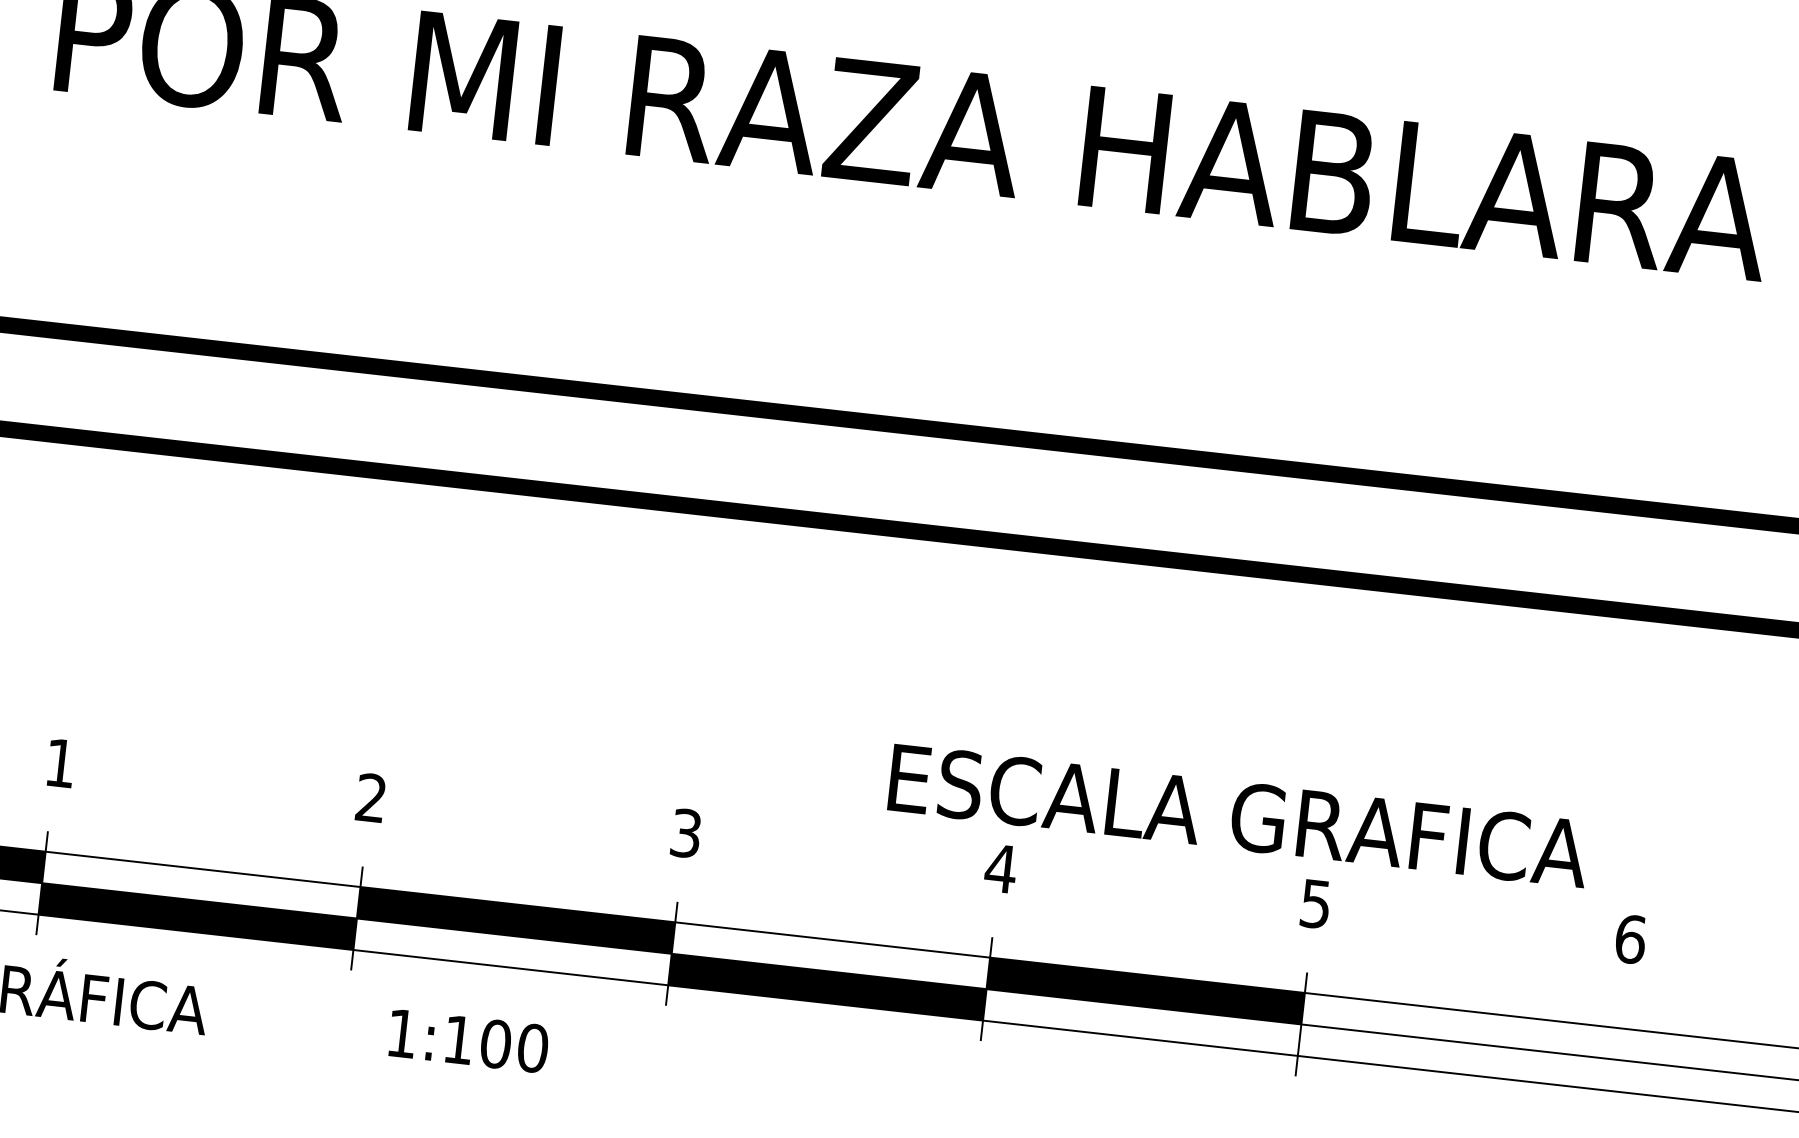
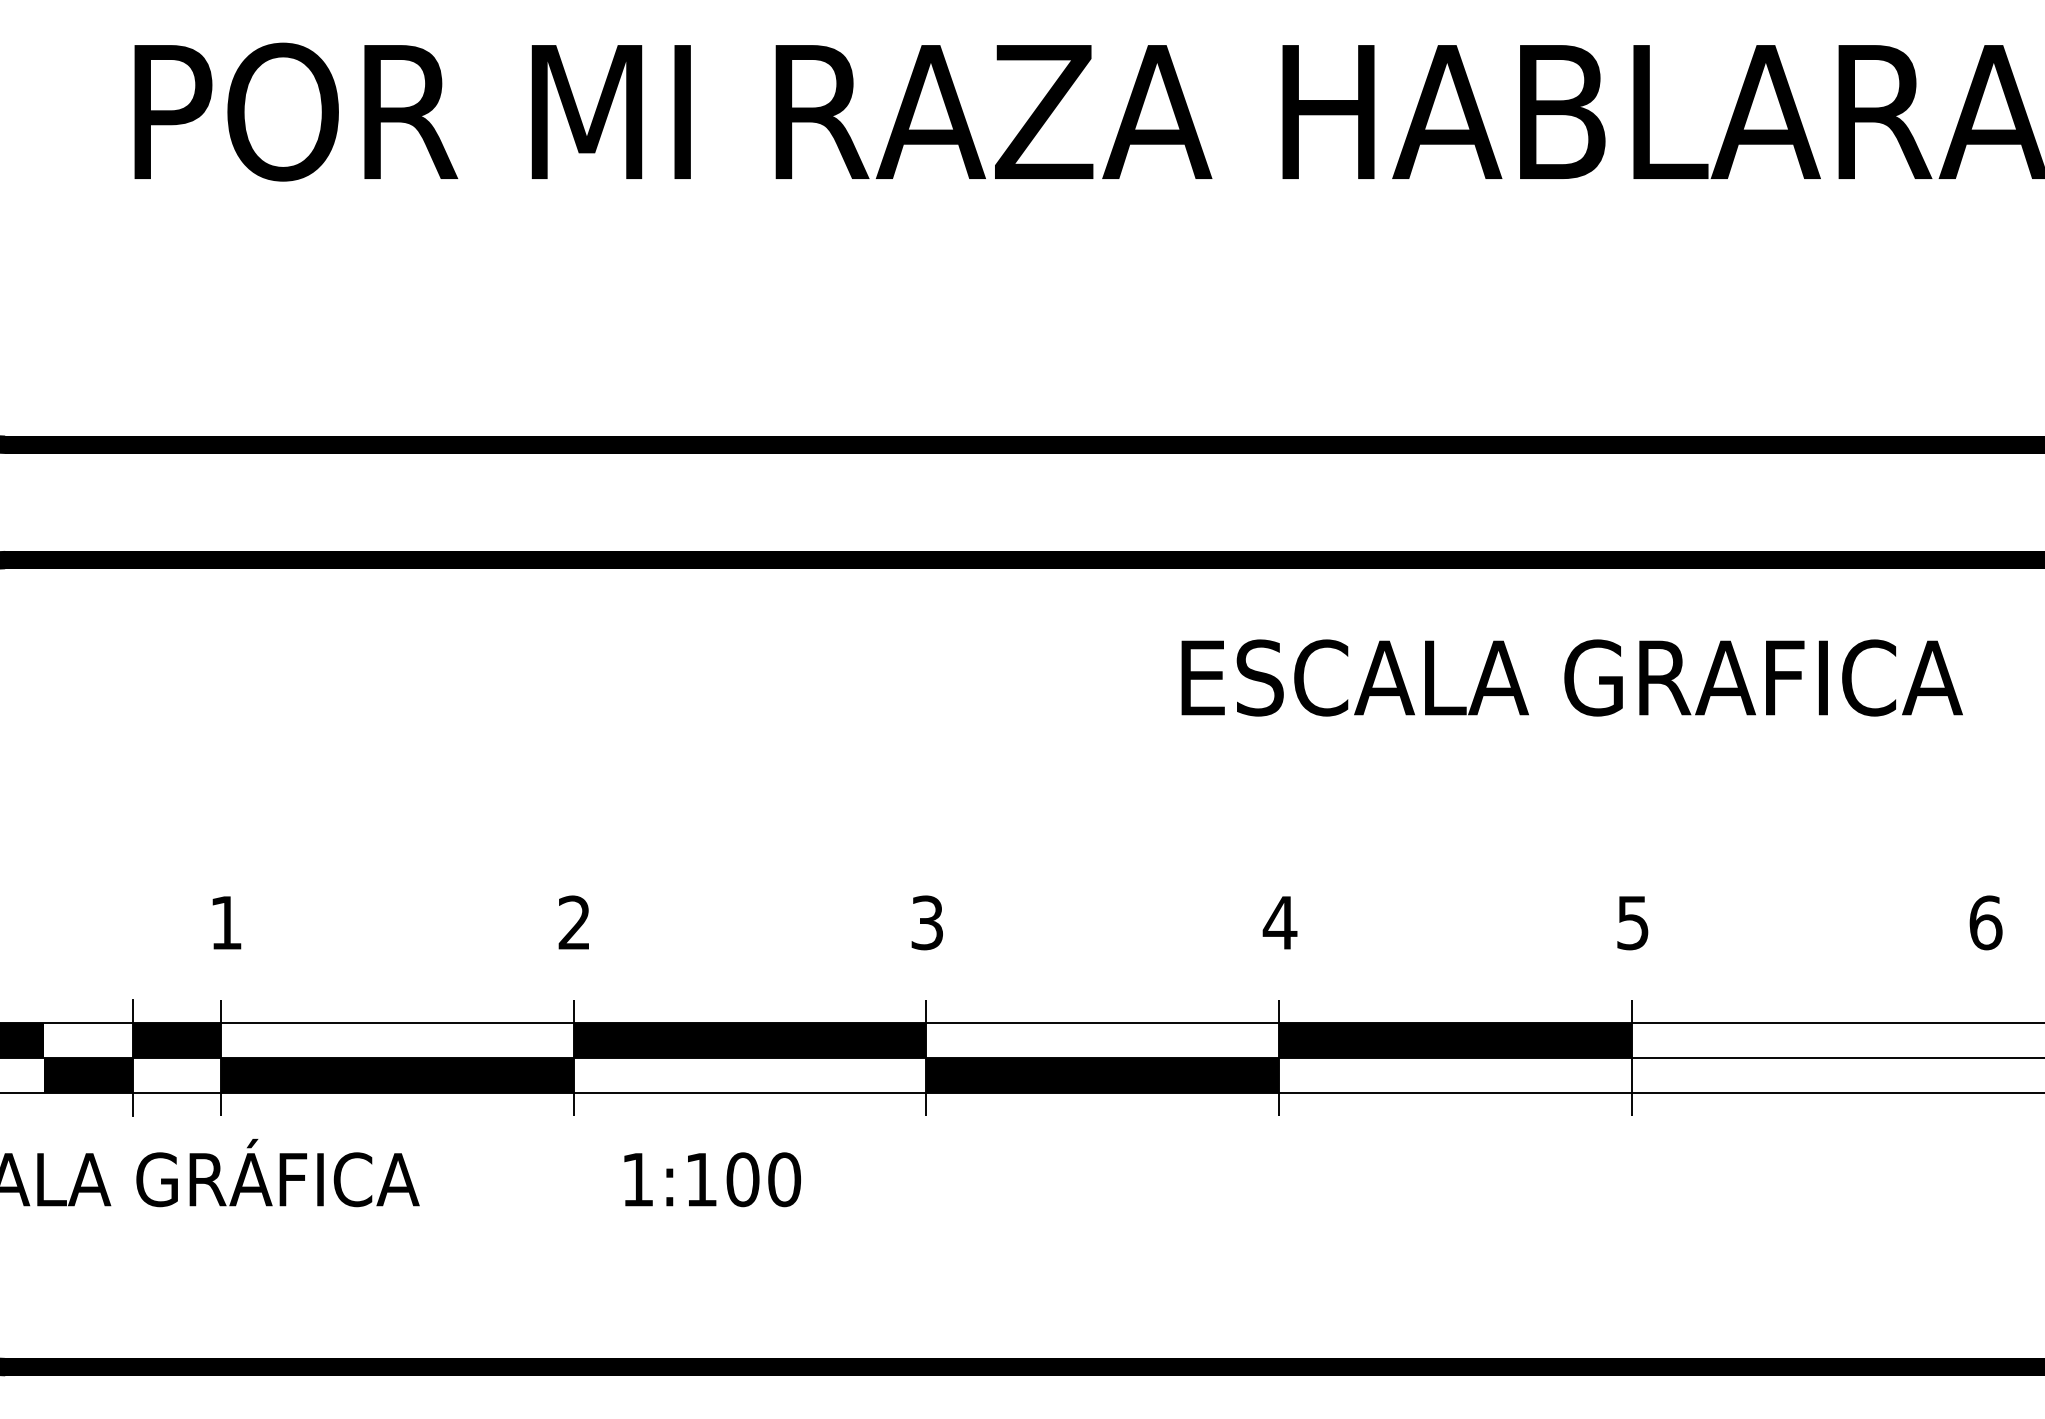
text: (1238, 815) -> (1571, 677), moved

